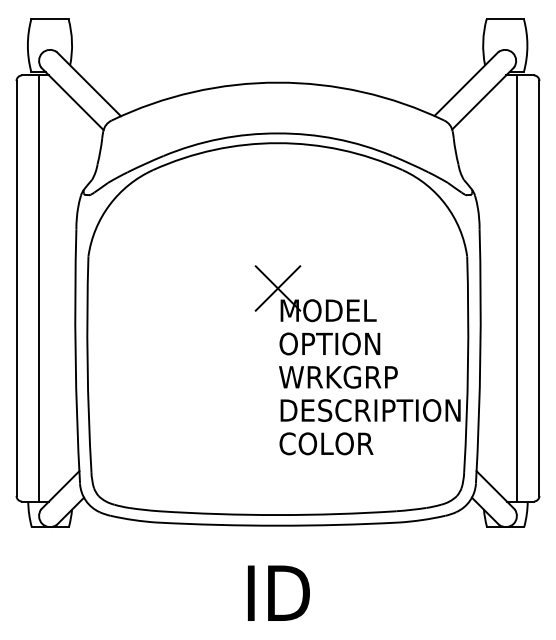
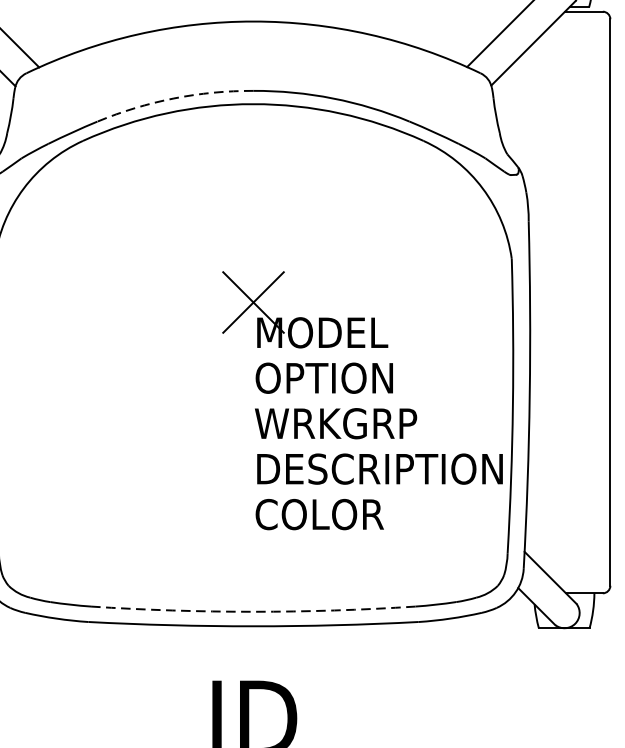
arc: (219, 139) -> (173, 99), solid -> dashed
line: (517, 288) -> (580, 302), removed
arc: (277, 515) -> (252, 612), solid -> dashed

